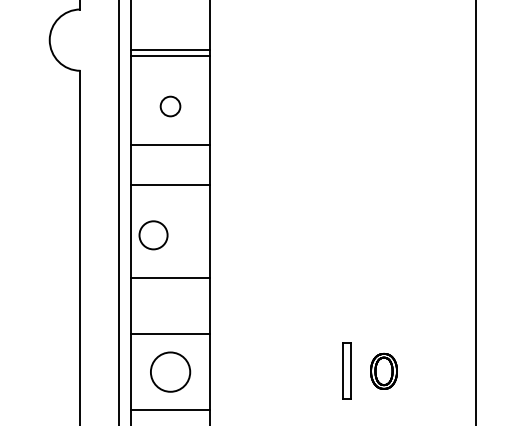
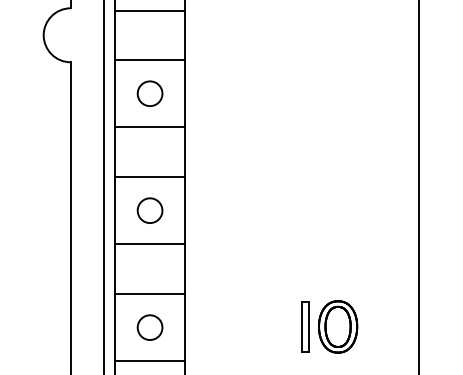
line: (170, 50) -> (150, 60), moved
line: (170, 56) -> (150, 10), moved
circle: (170, 106) -> (150, 93), size x1.43
line: (170, 185) -> (150, 177), moved
circle: (153, 235) -> (150, 210), moved
part: (383, 371) -> (337, 327), size x1.67
circle: (170, 372) -> (150, 327), size x0.71

